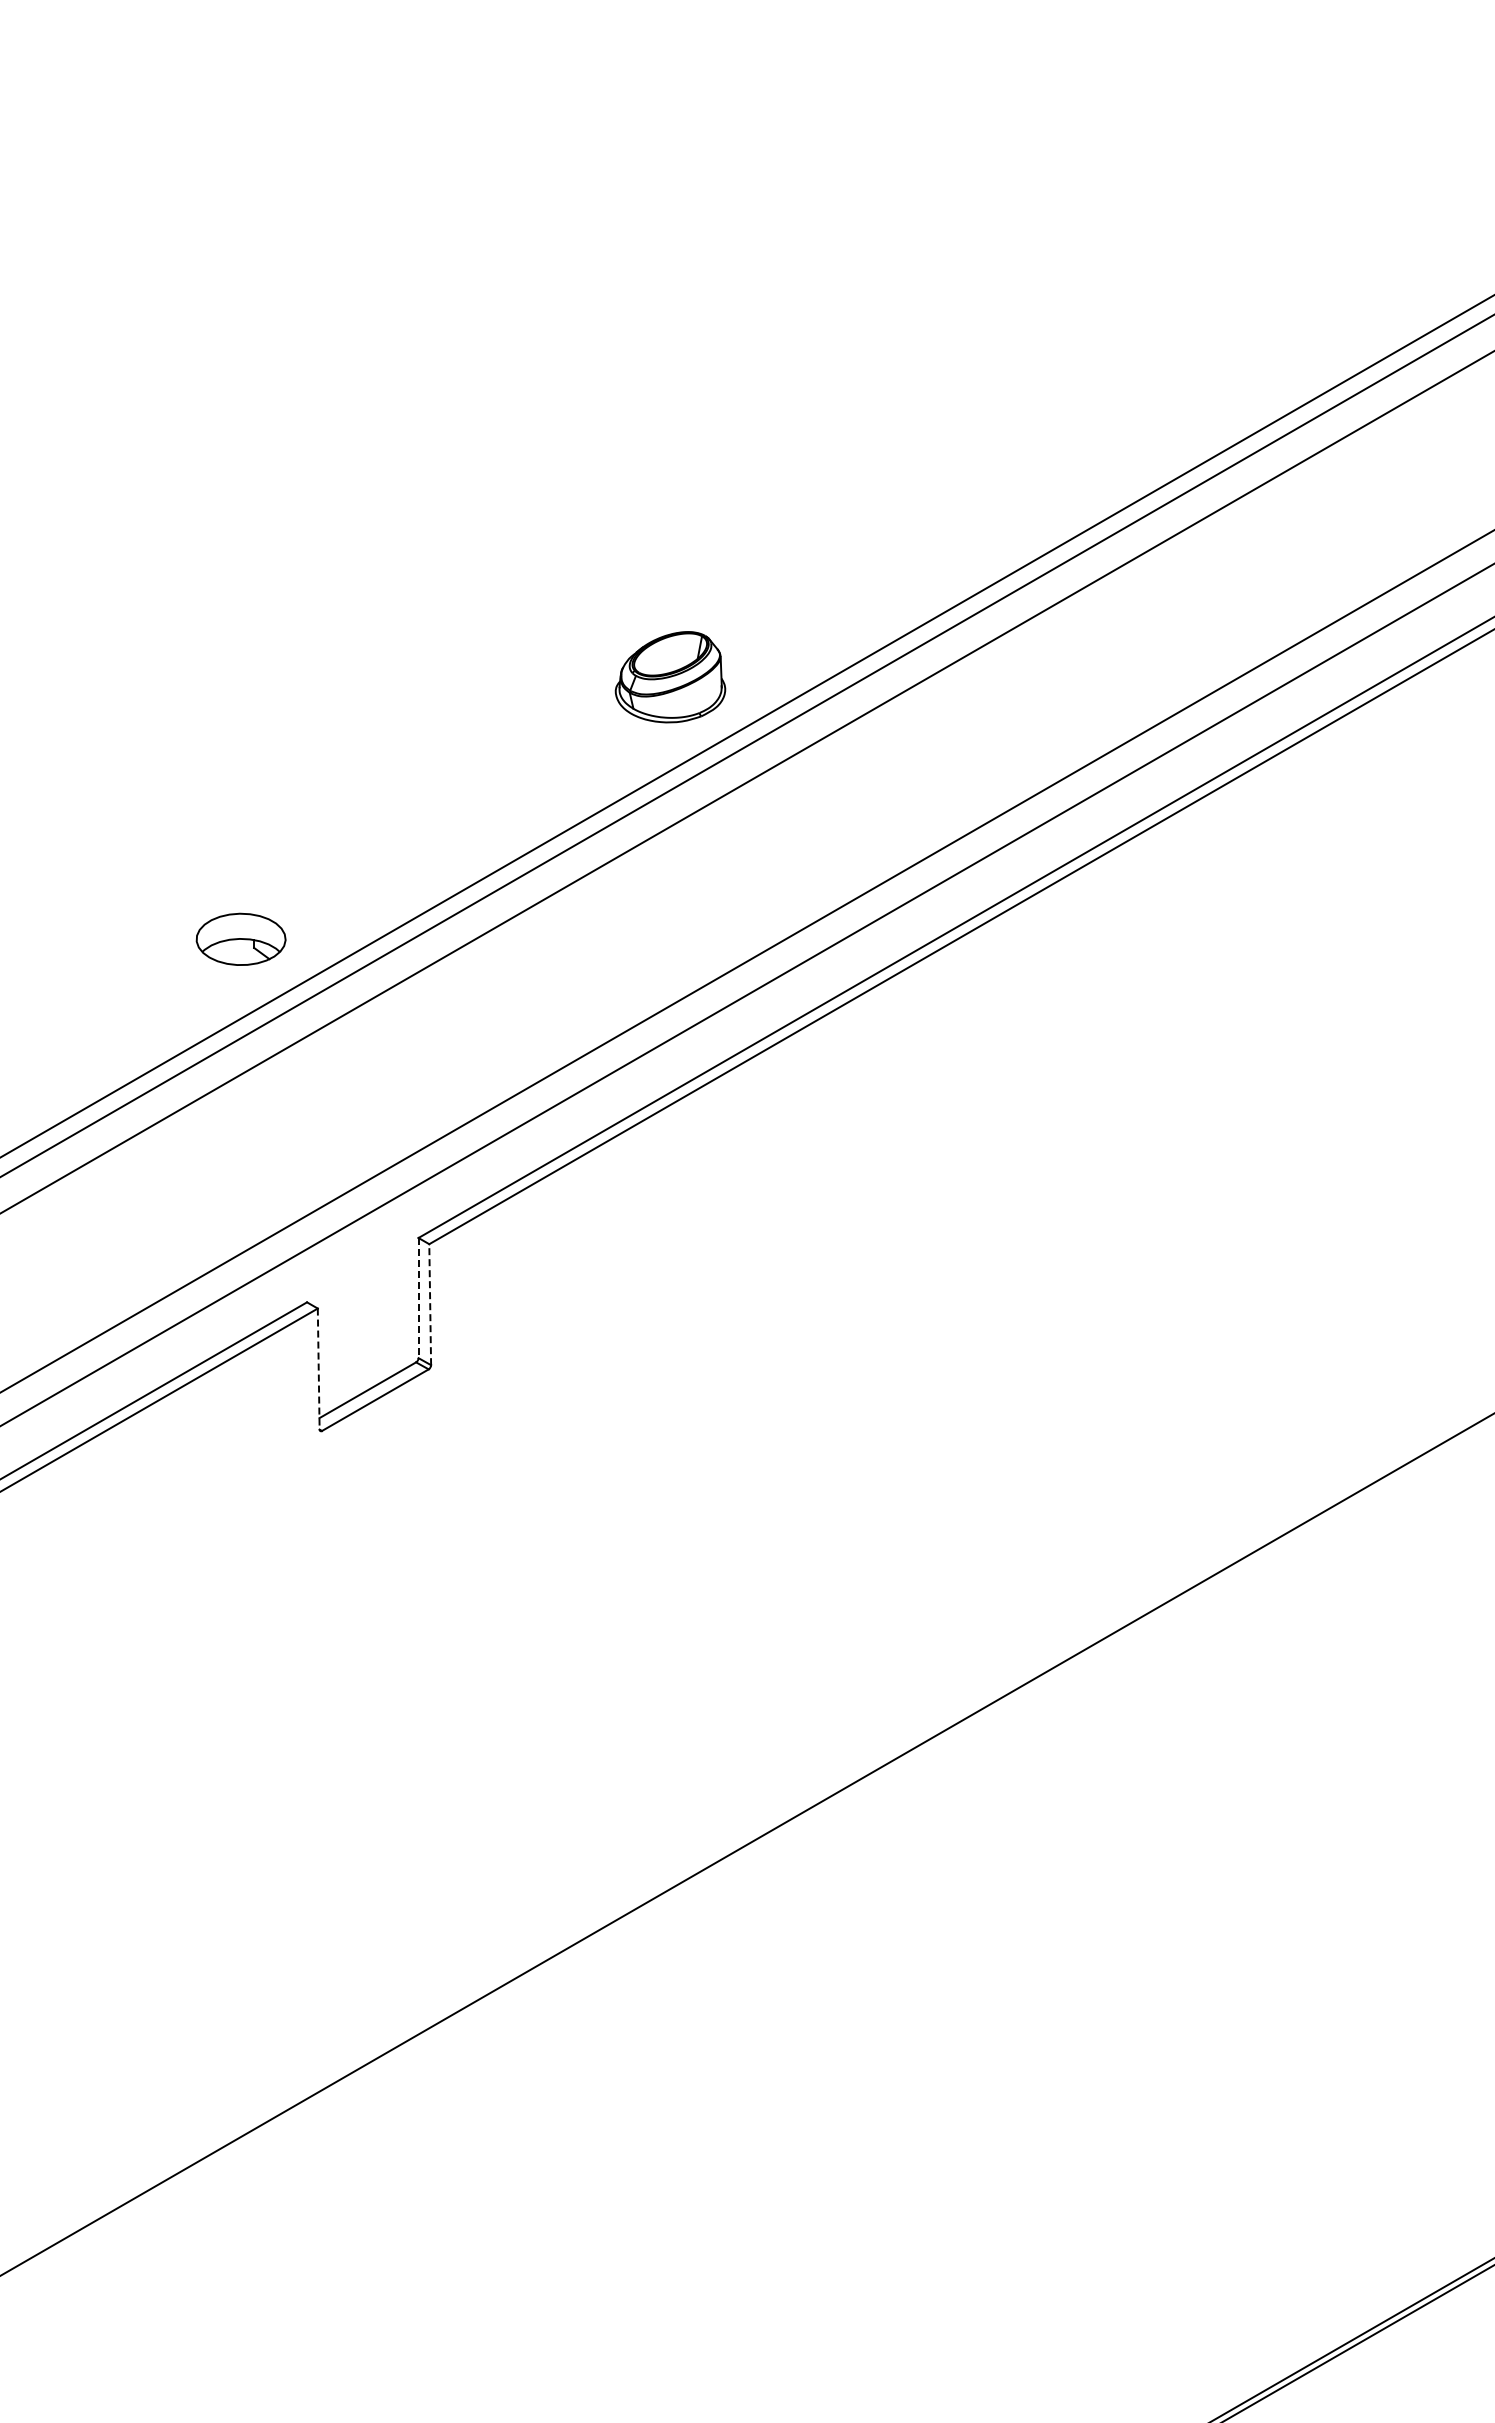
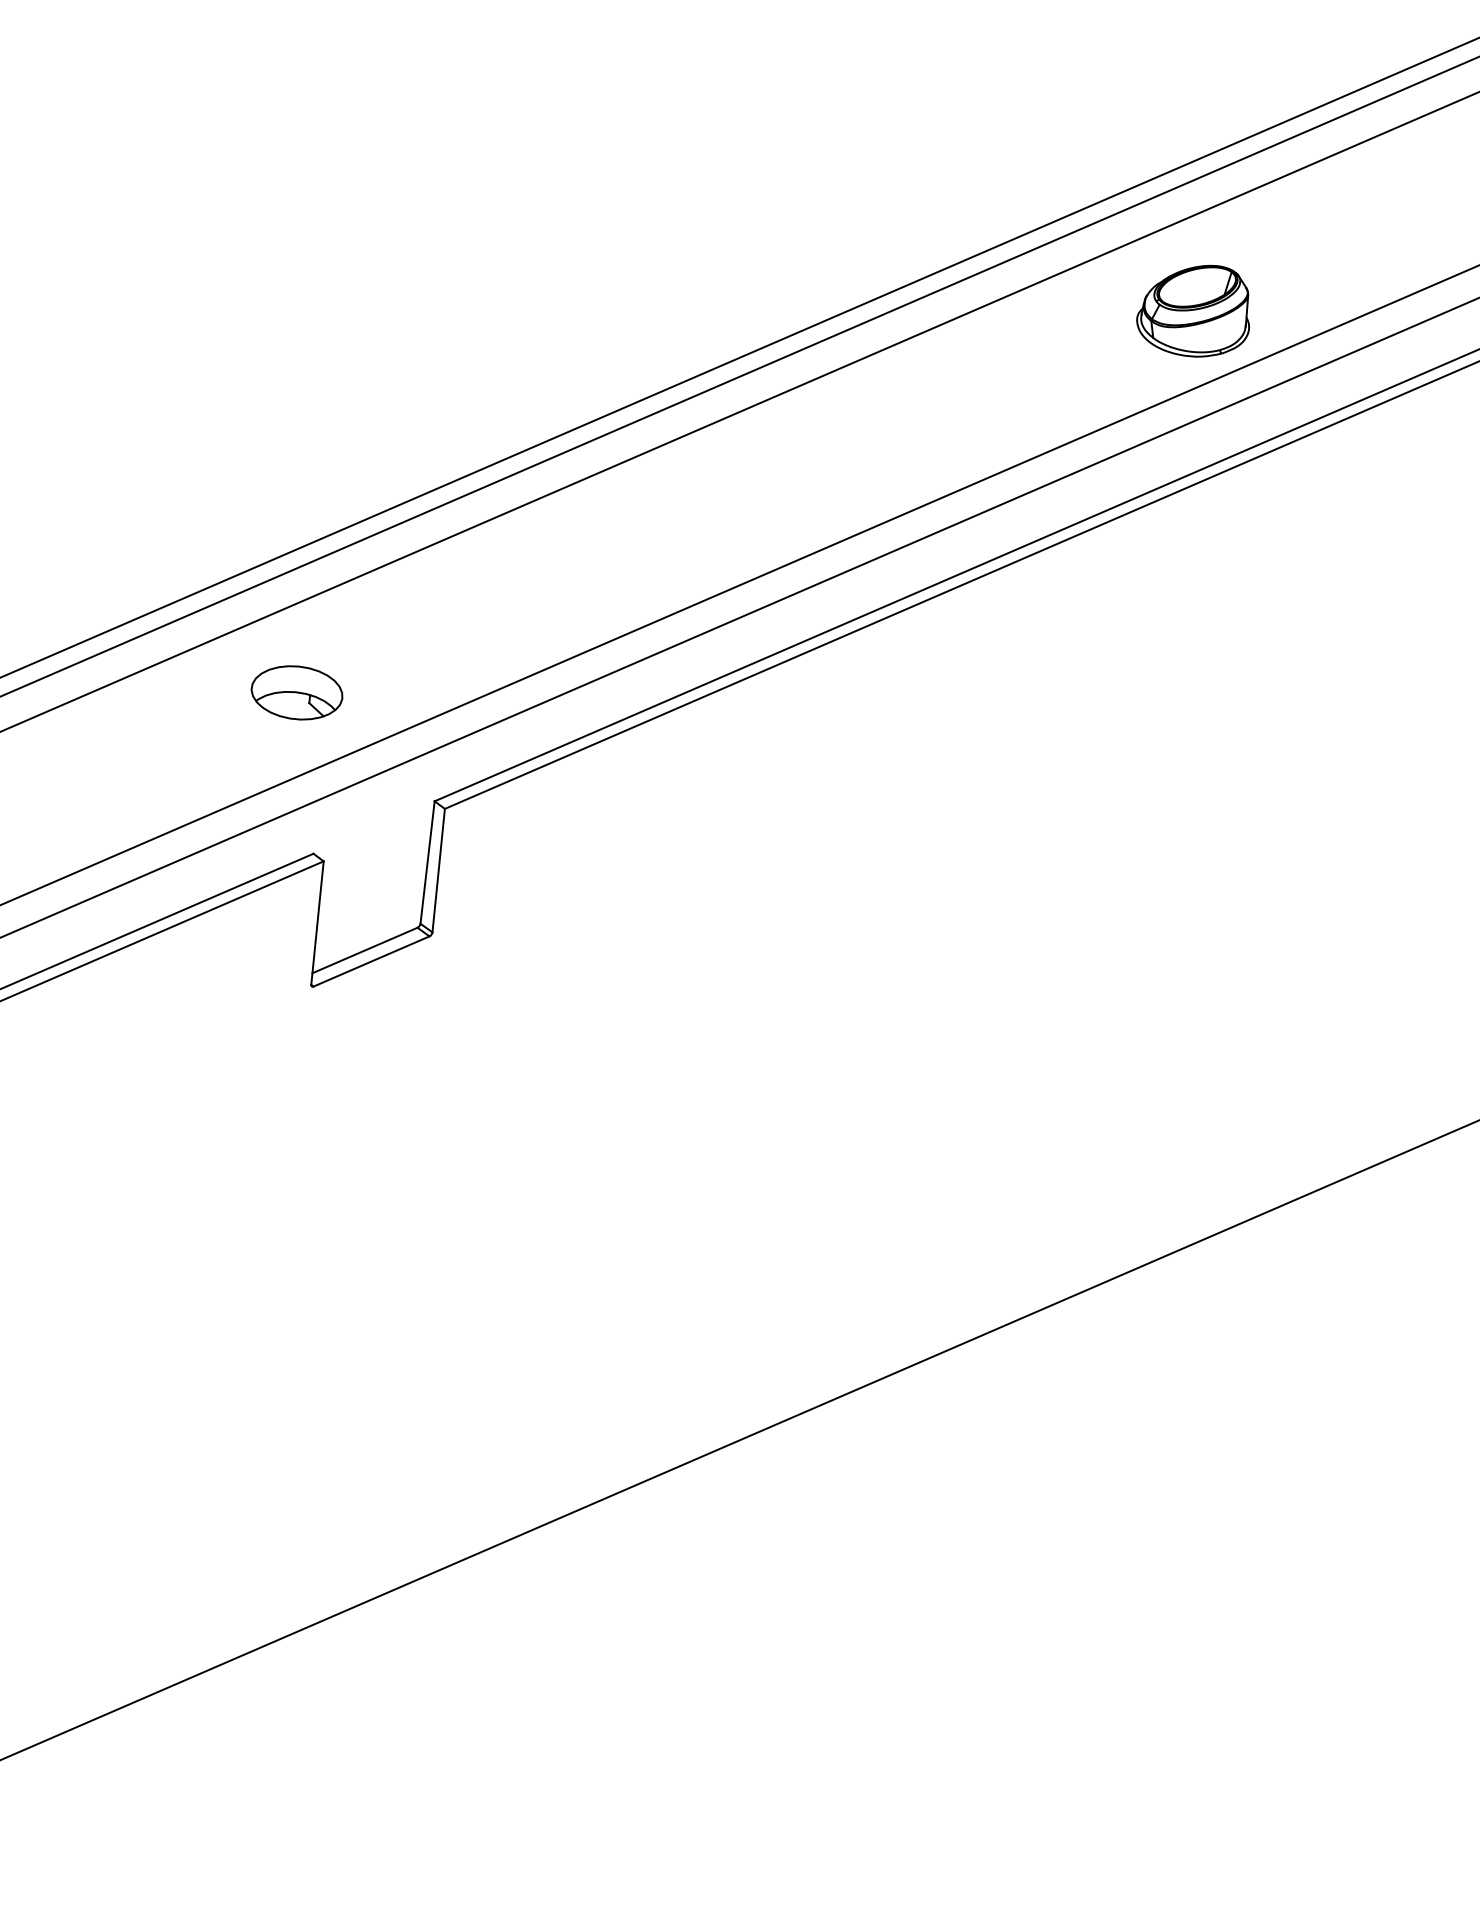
part: (670, 677) -> (1194, 310), moved
part: (240, 938) -> (296, 691), moved
line: (418, 1298) -> (427, 862), dashed -> solid
line: (430, 1304) -> (439, 870), dashed -> solid
line: (318, 1369) -> (317, 923), dashed -> solid

